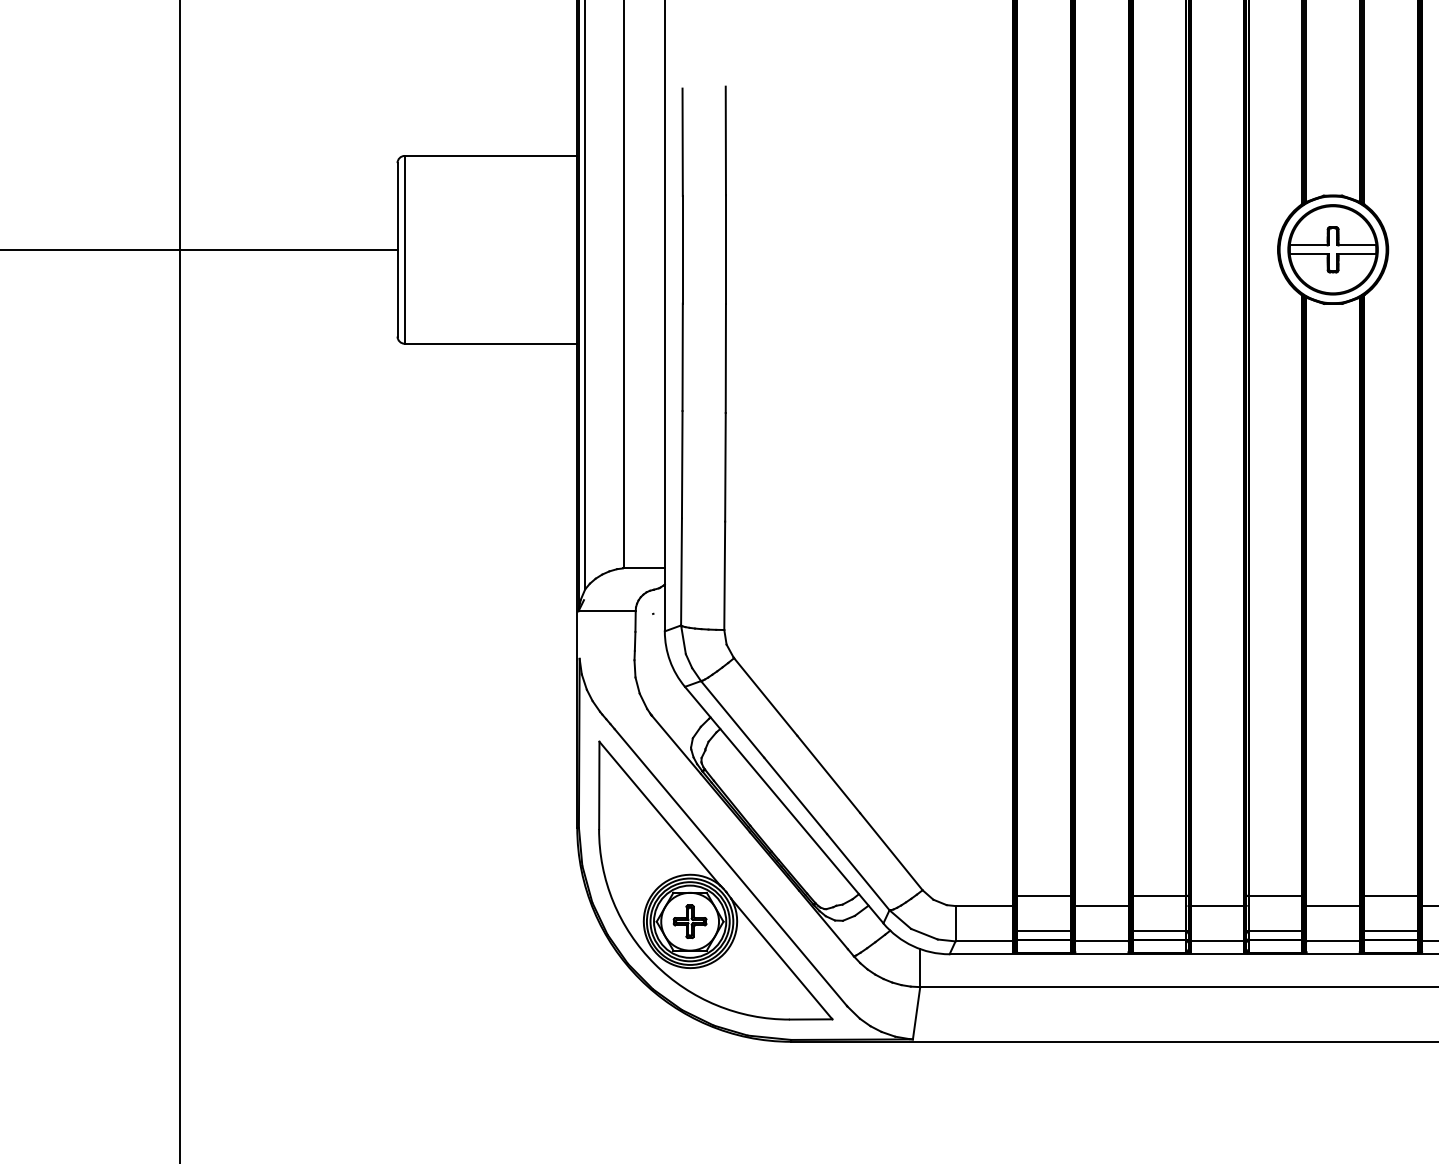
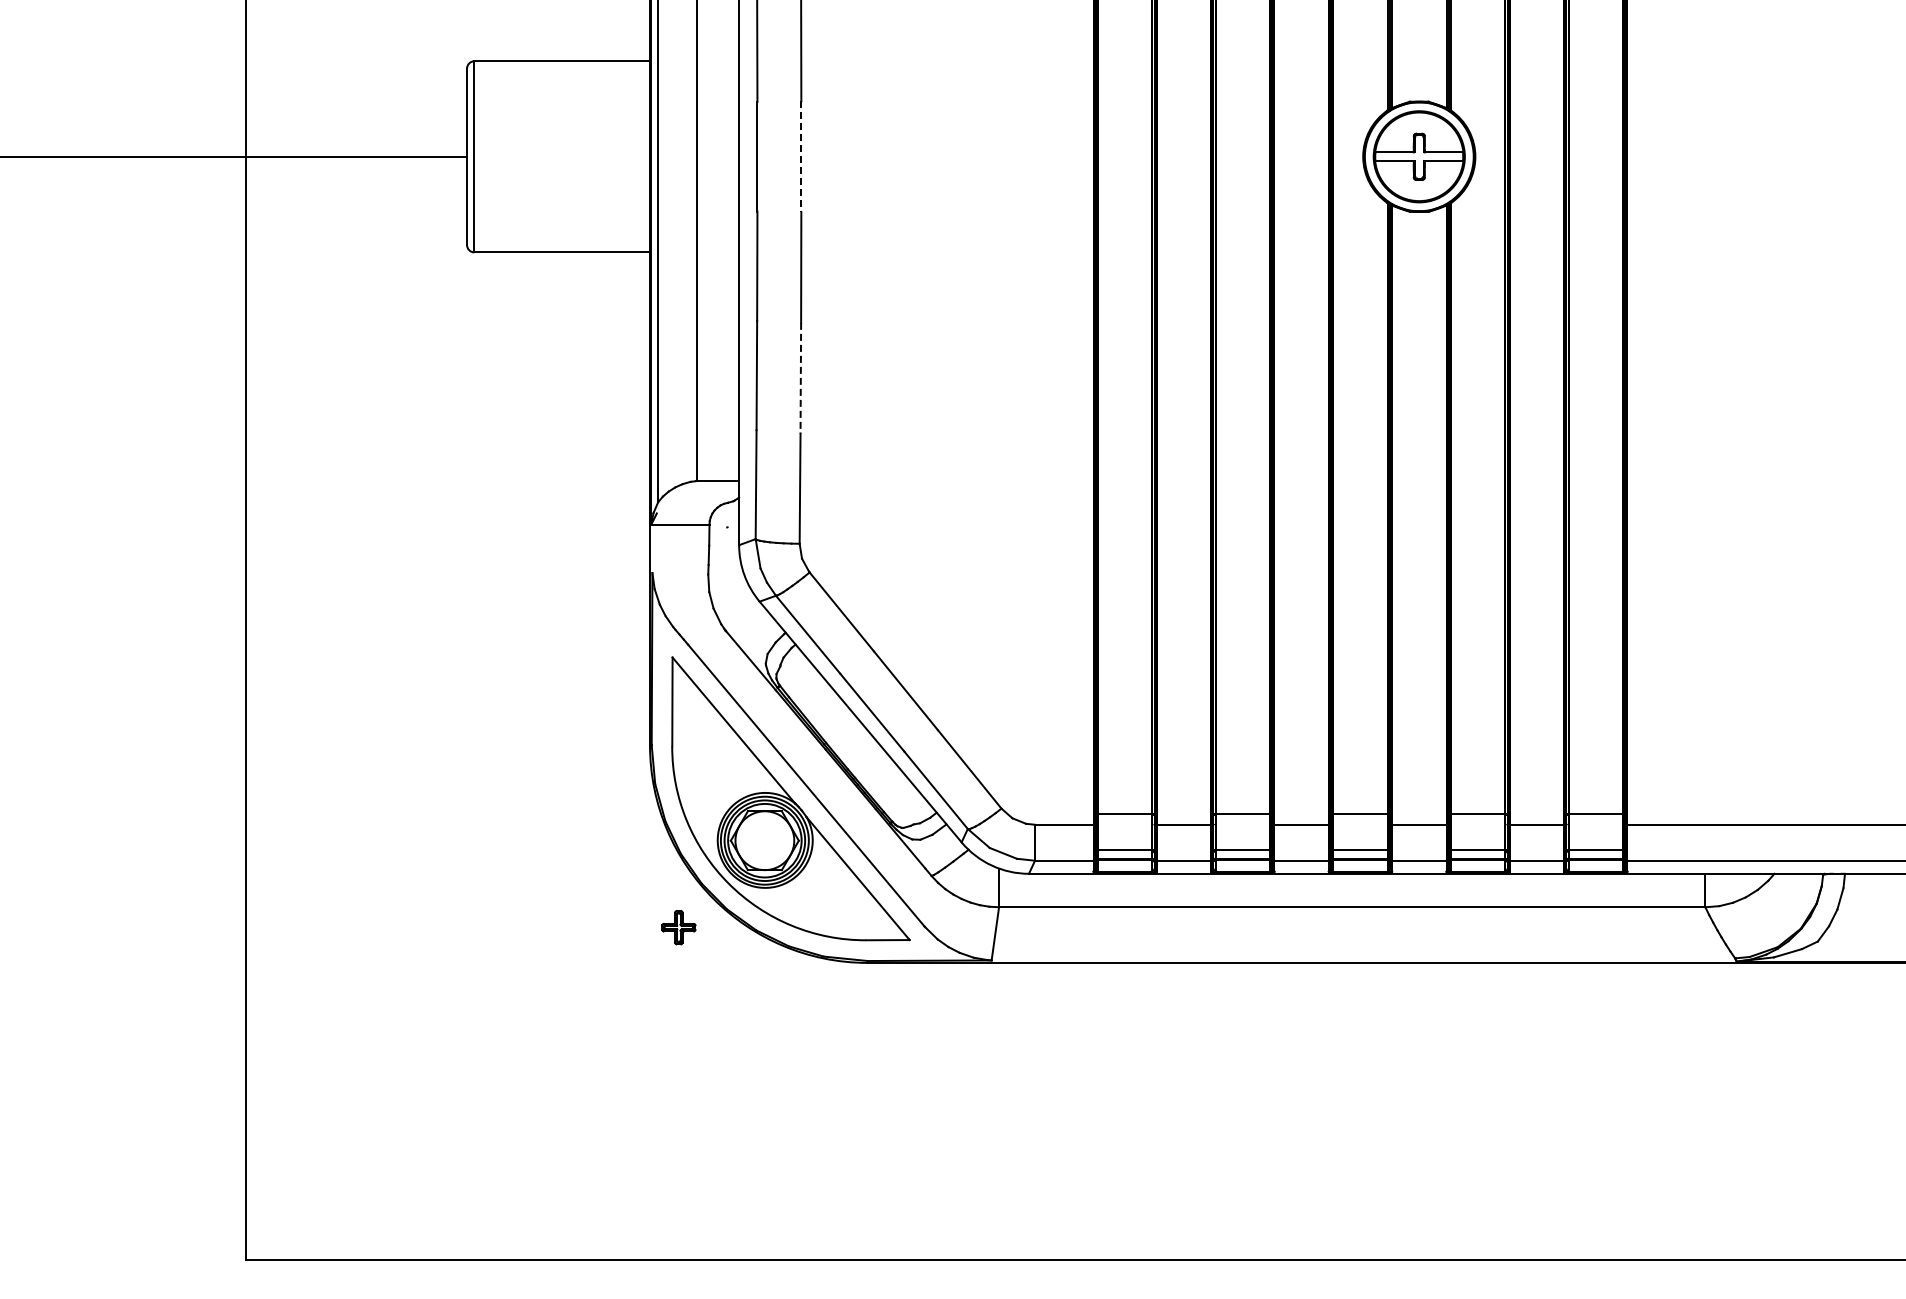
line: (726, 250) -> (801, 157), solid -> dashed
line: (725, 467) -> (800, 378), solid -> dashed
part: (689, 921) -> (678, 927), moved

